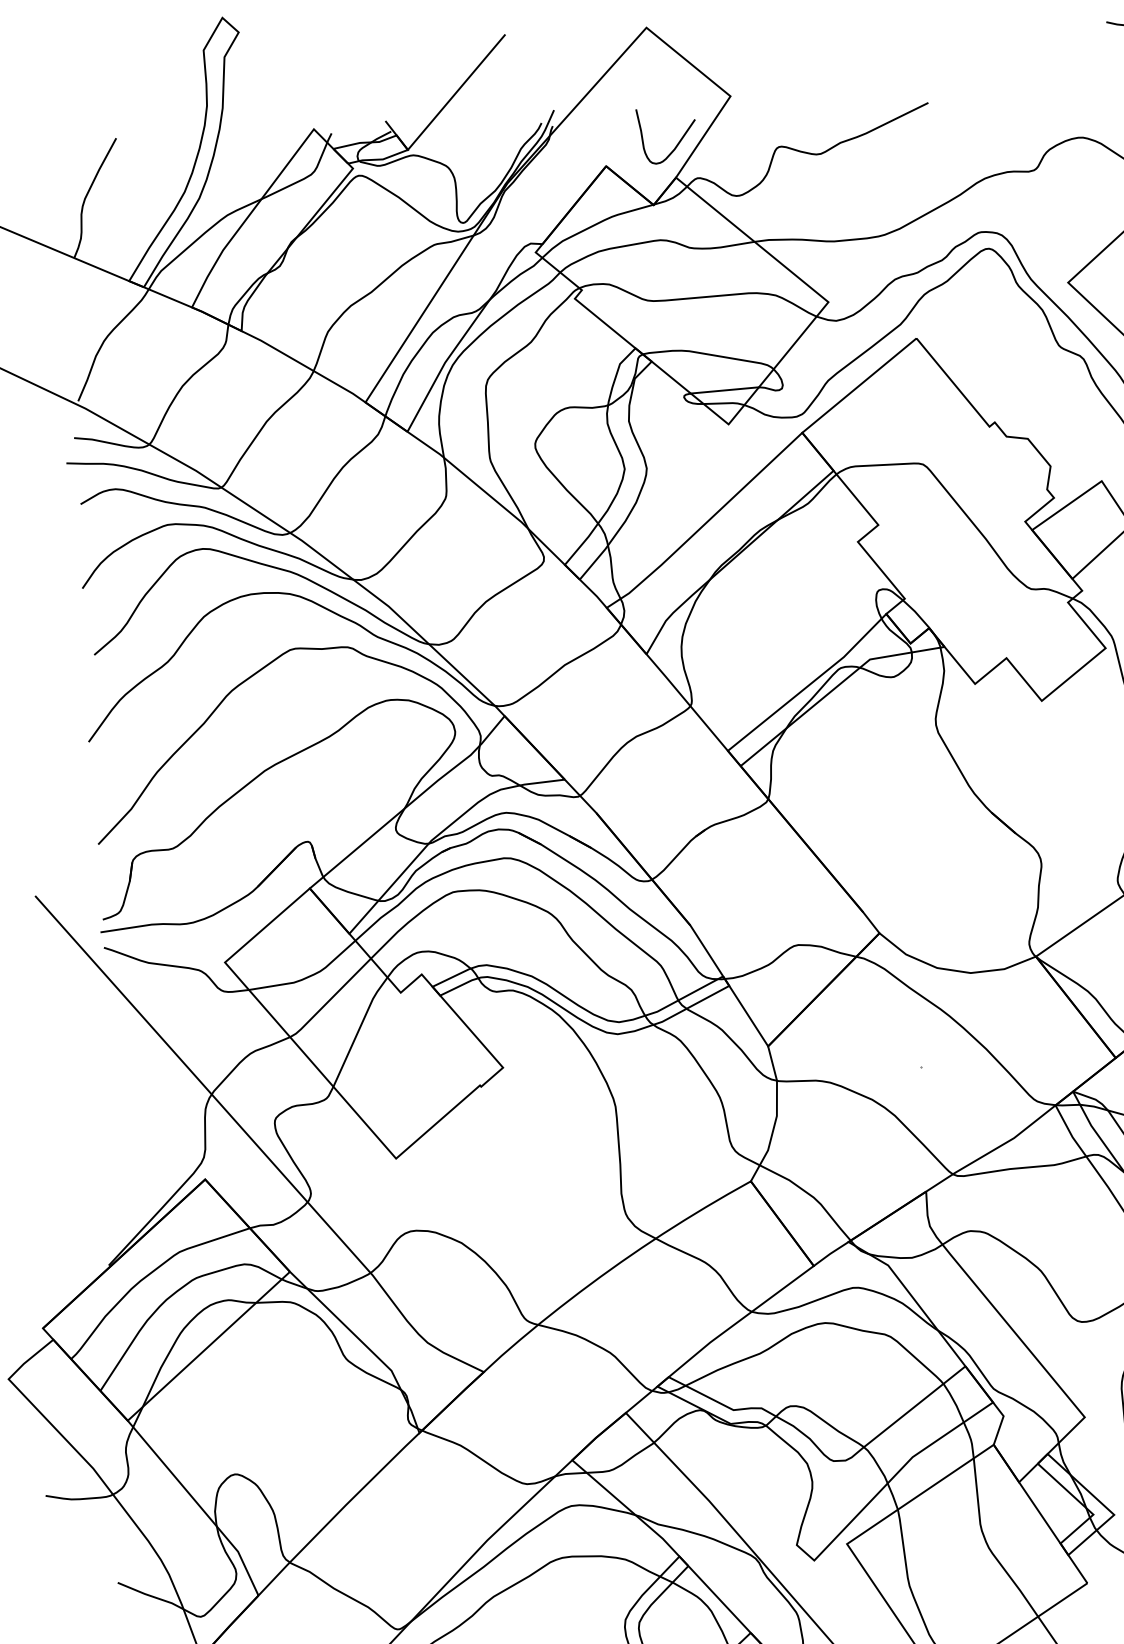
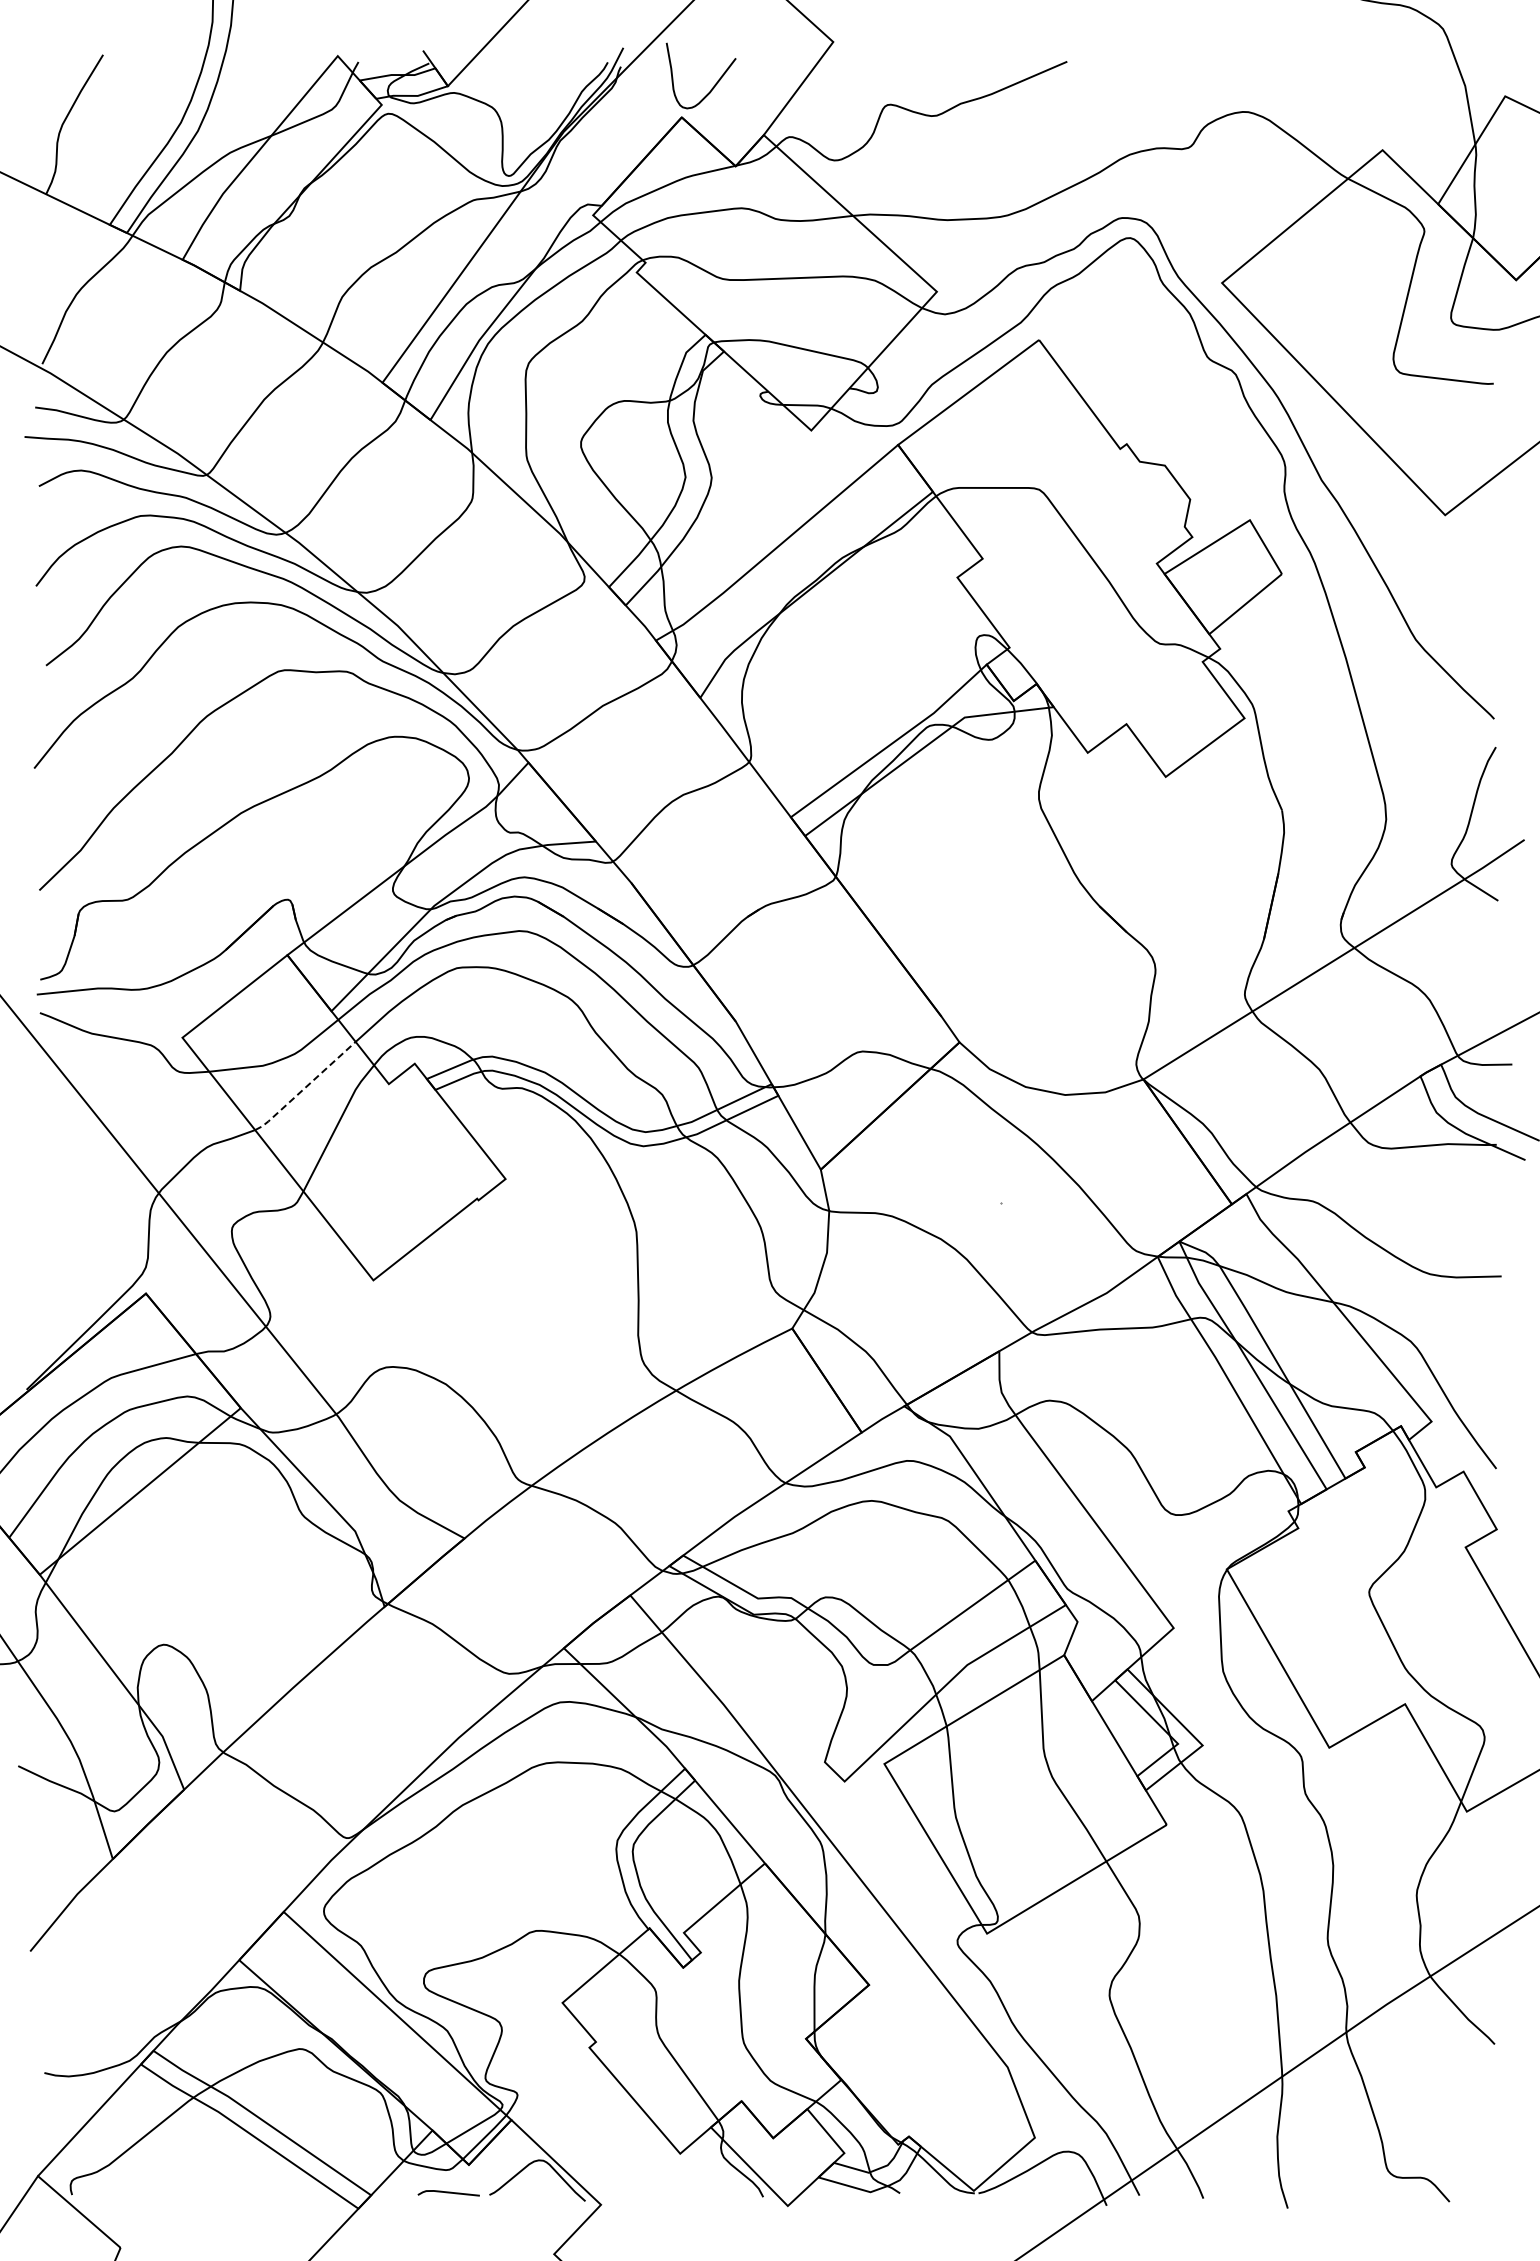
curve: (678, 142) -> (714, 84), moved
line: (724, 389) -> (808, 389), removed
line: (330, 999) -> (305, 1087), solid -> dashed

